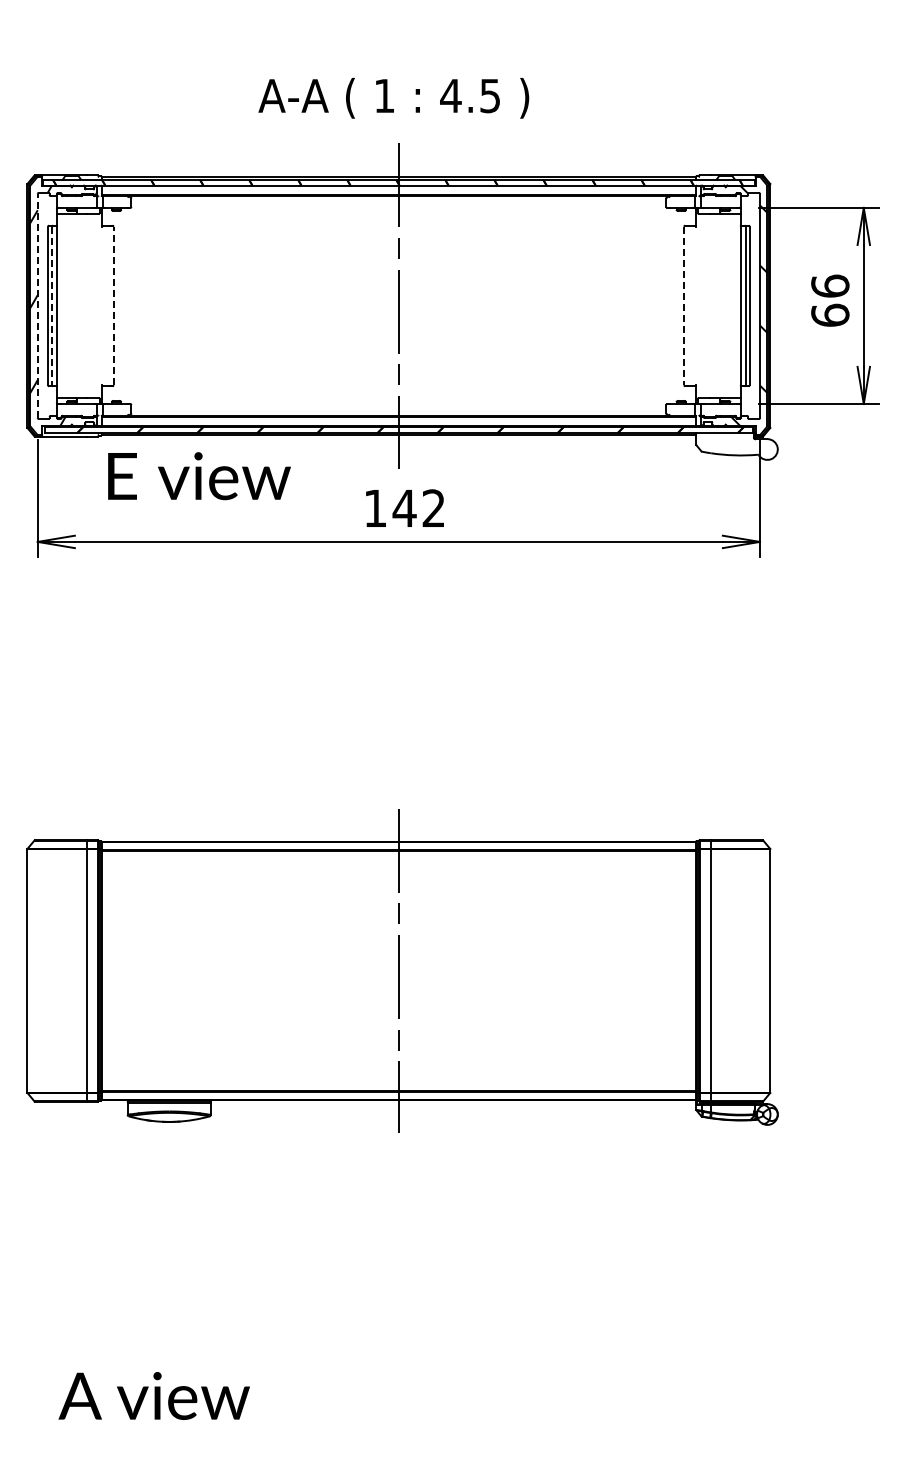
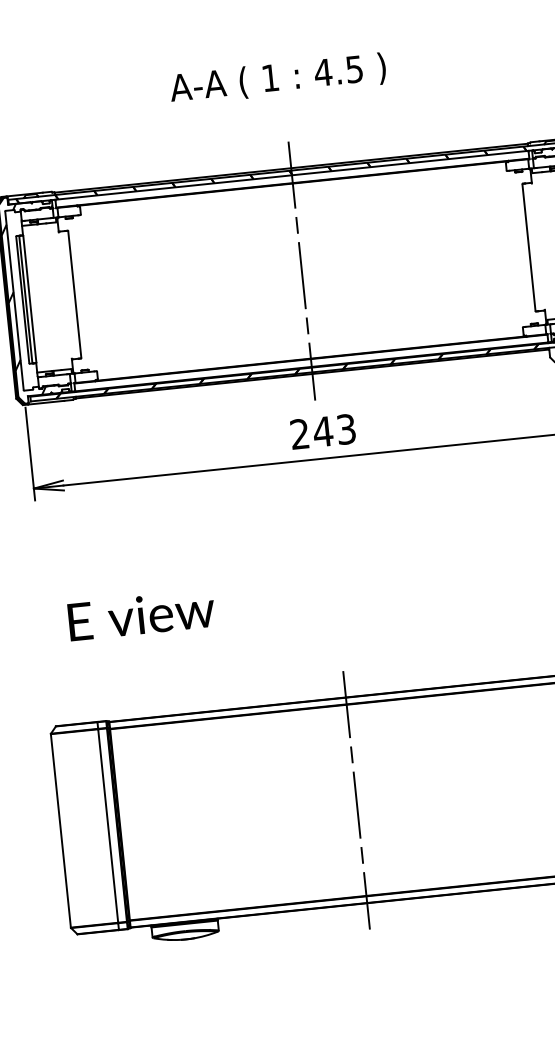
text: (393, 98) -> (277, 79), moved
line: (37, 305) -> (14, 300), dashed -> solid
line: (113, 305) -> (74, 294), dashed -> solid
line: (52, 306) -> (26, 300), dashed -> solid
line: (684, 306) -> (529, 248), dashed -> solid
text: (199, 476) -> (141, 615), moved
text: (404, 508) -> (323, 431), 142 -> 243

